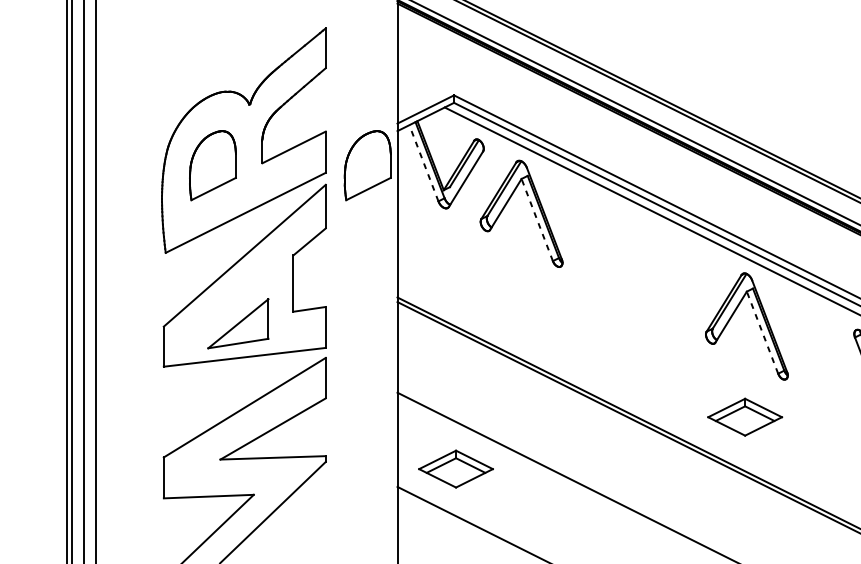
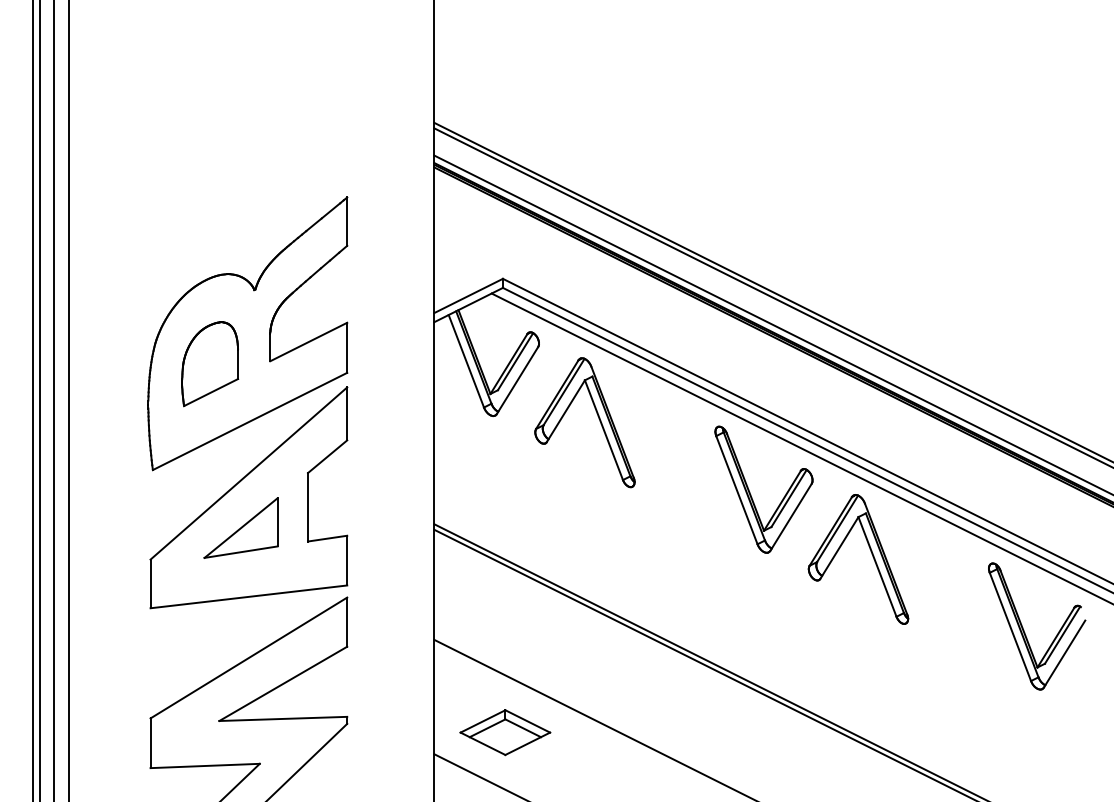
line: (424, 162) -> (466, 360), dashed -> solid
part: (368, 165) -> (398, 364), removed
line: (536, 219) -> (603, 429), dashed -> solid
part: (658, 273) -> (751, 494), added
part: (237, 323) -> (240, 527), moved
line: (762, 332) -> (877, 566), dashed -> solid
part: (745, 417) -> (856, 669), removed

